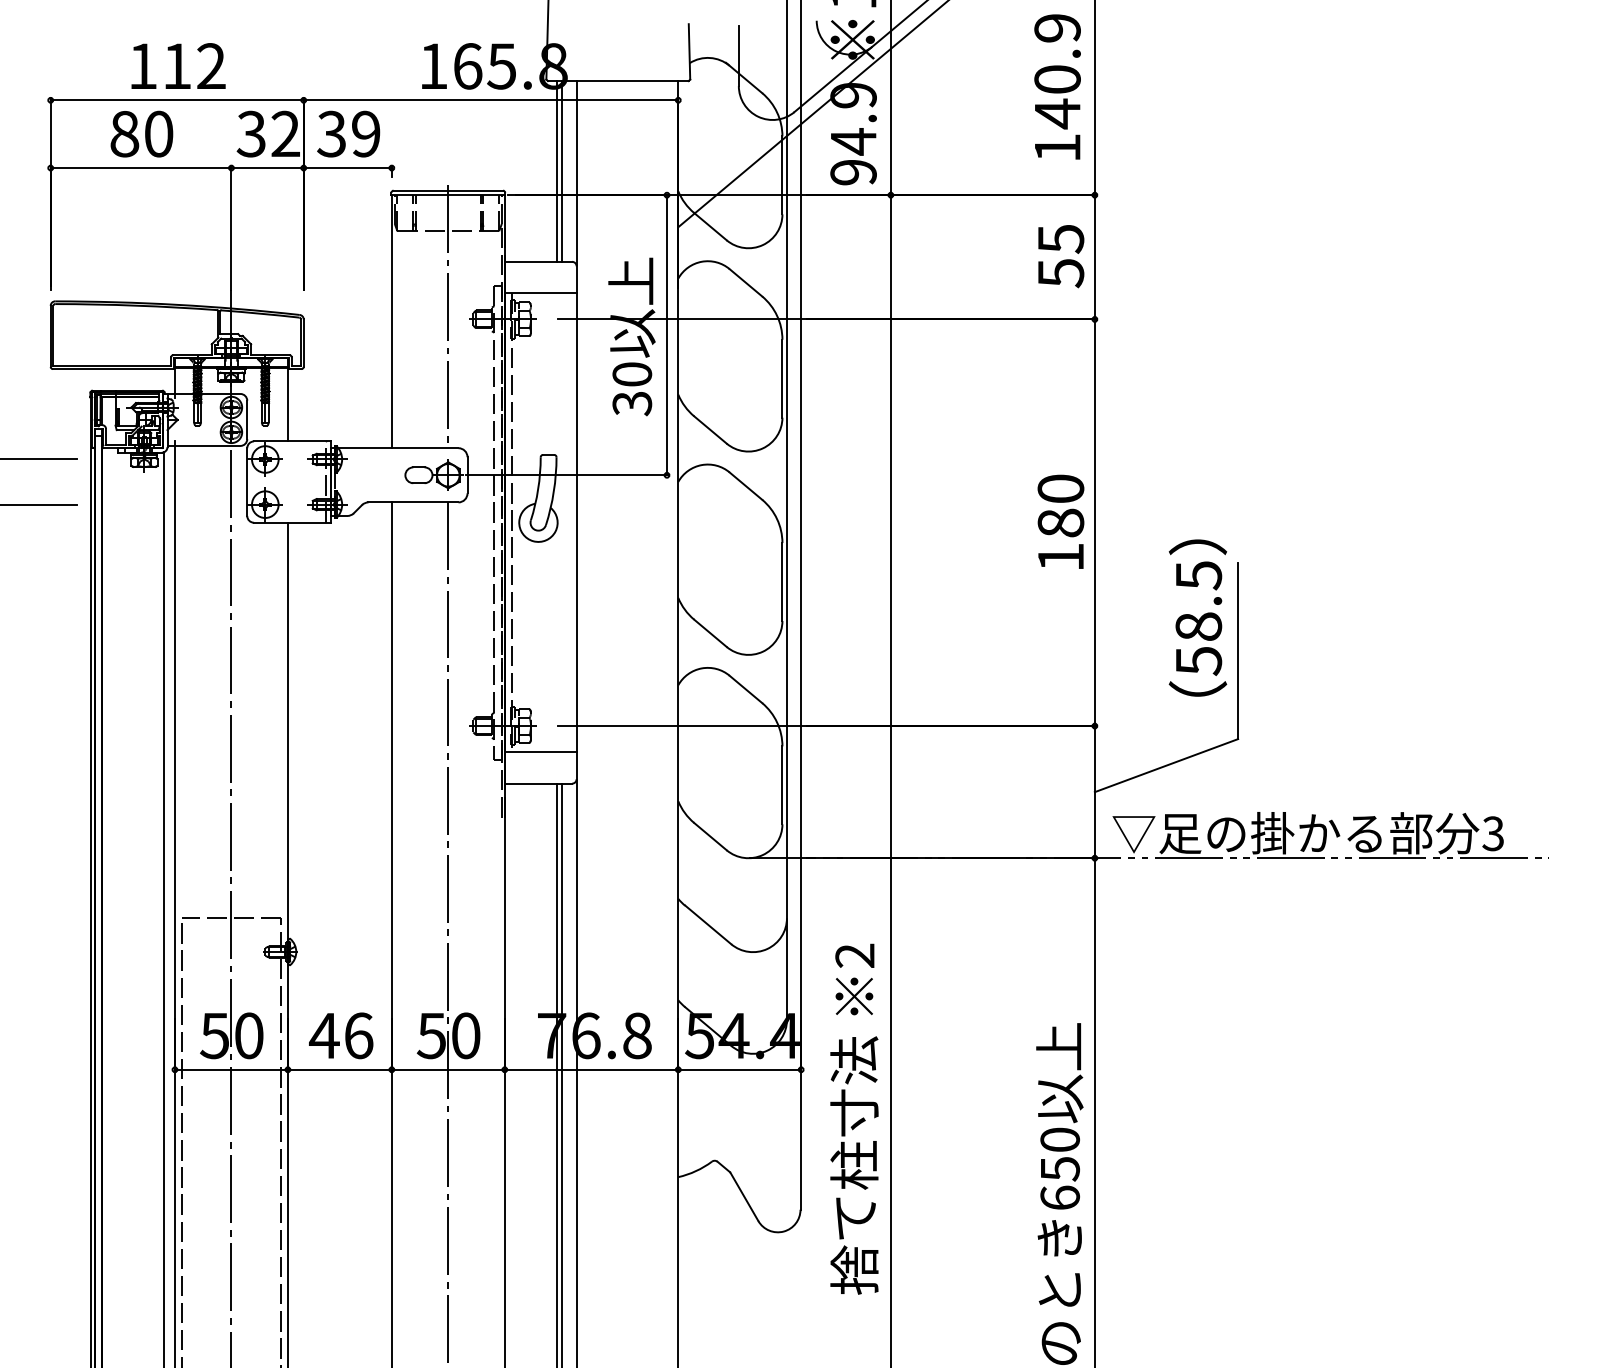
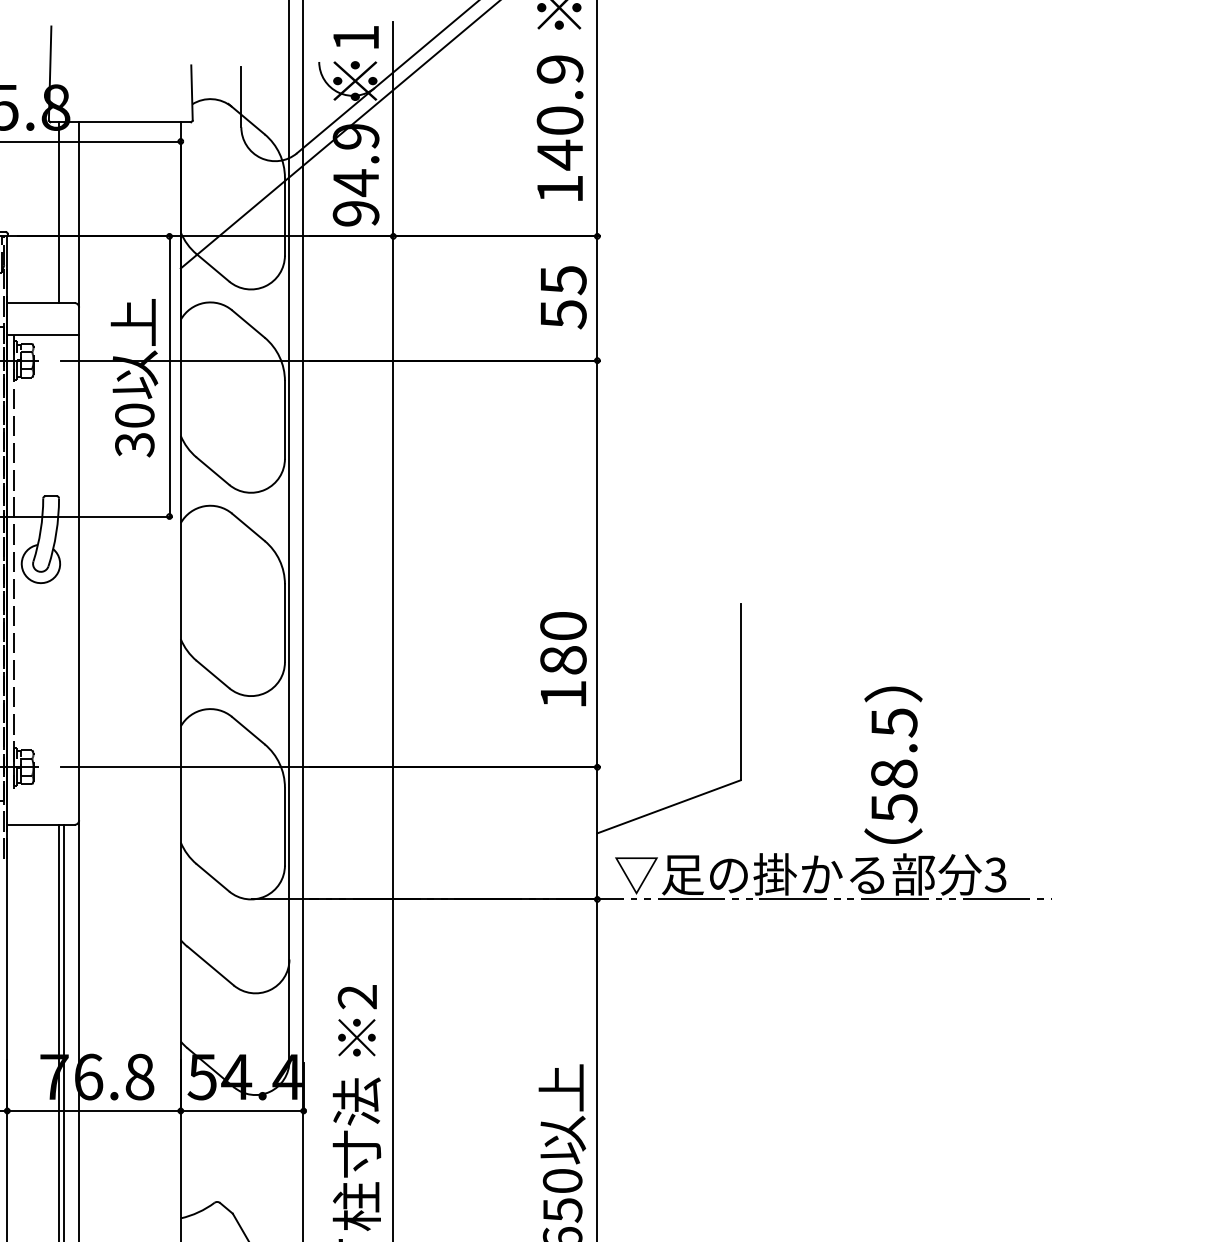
line: (561, 171) -> (64, 212), removed
text: (1060, 521) -> (563, 658), moved
text: (1197, 617) -> (893, 764), moved
line: (540, 752) -> (43, 793), removed

